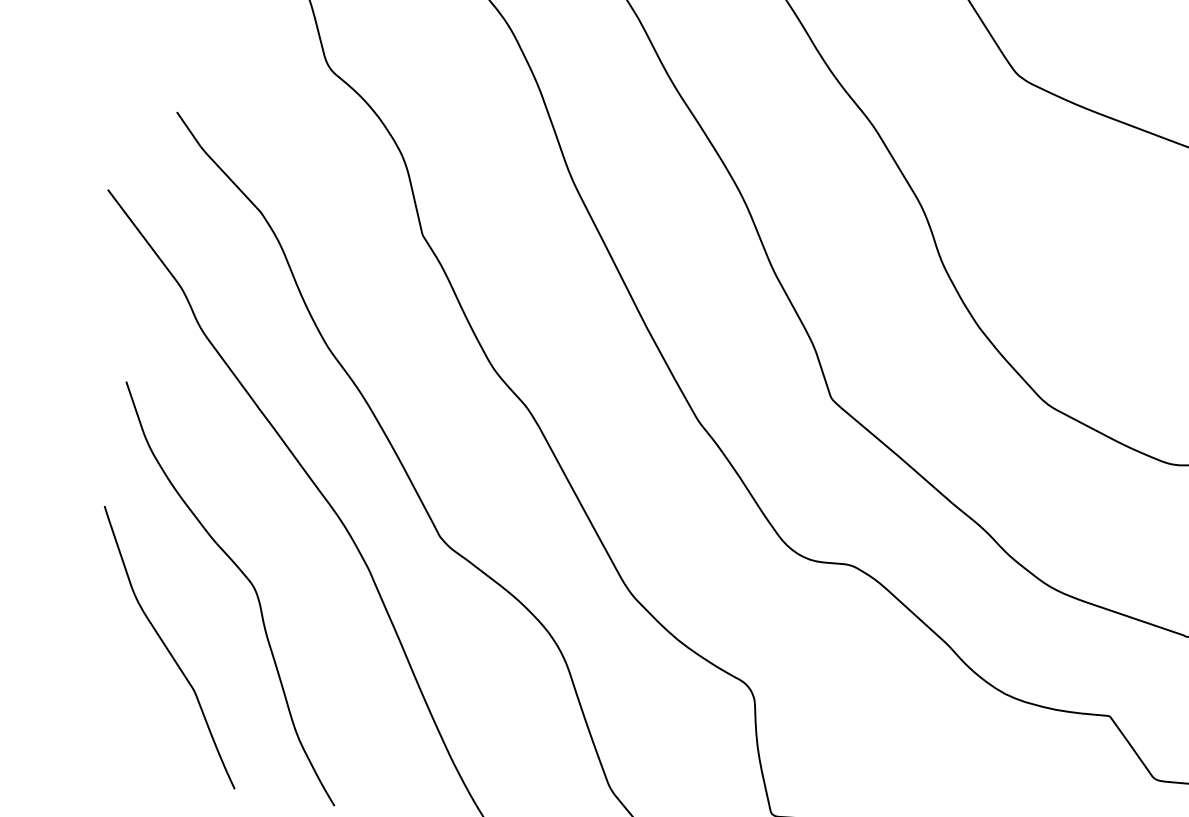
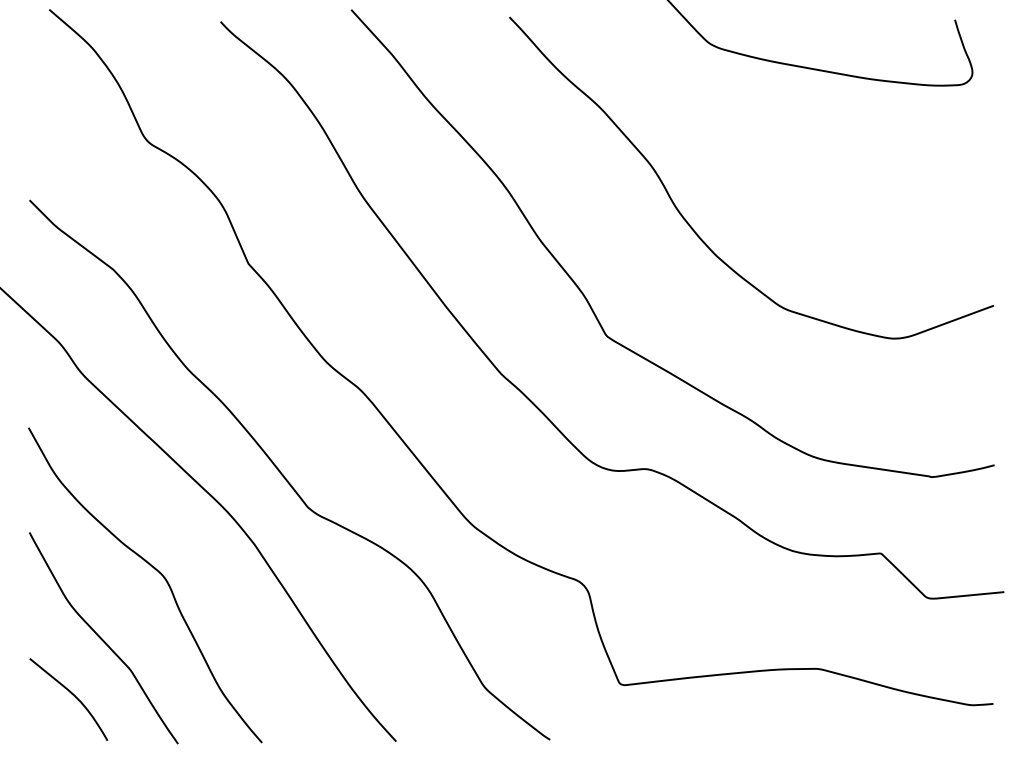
curve: (120, 708) -> (72, 695), added

